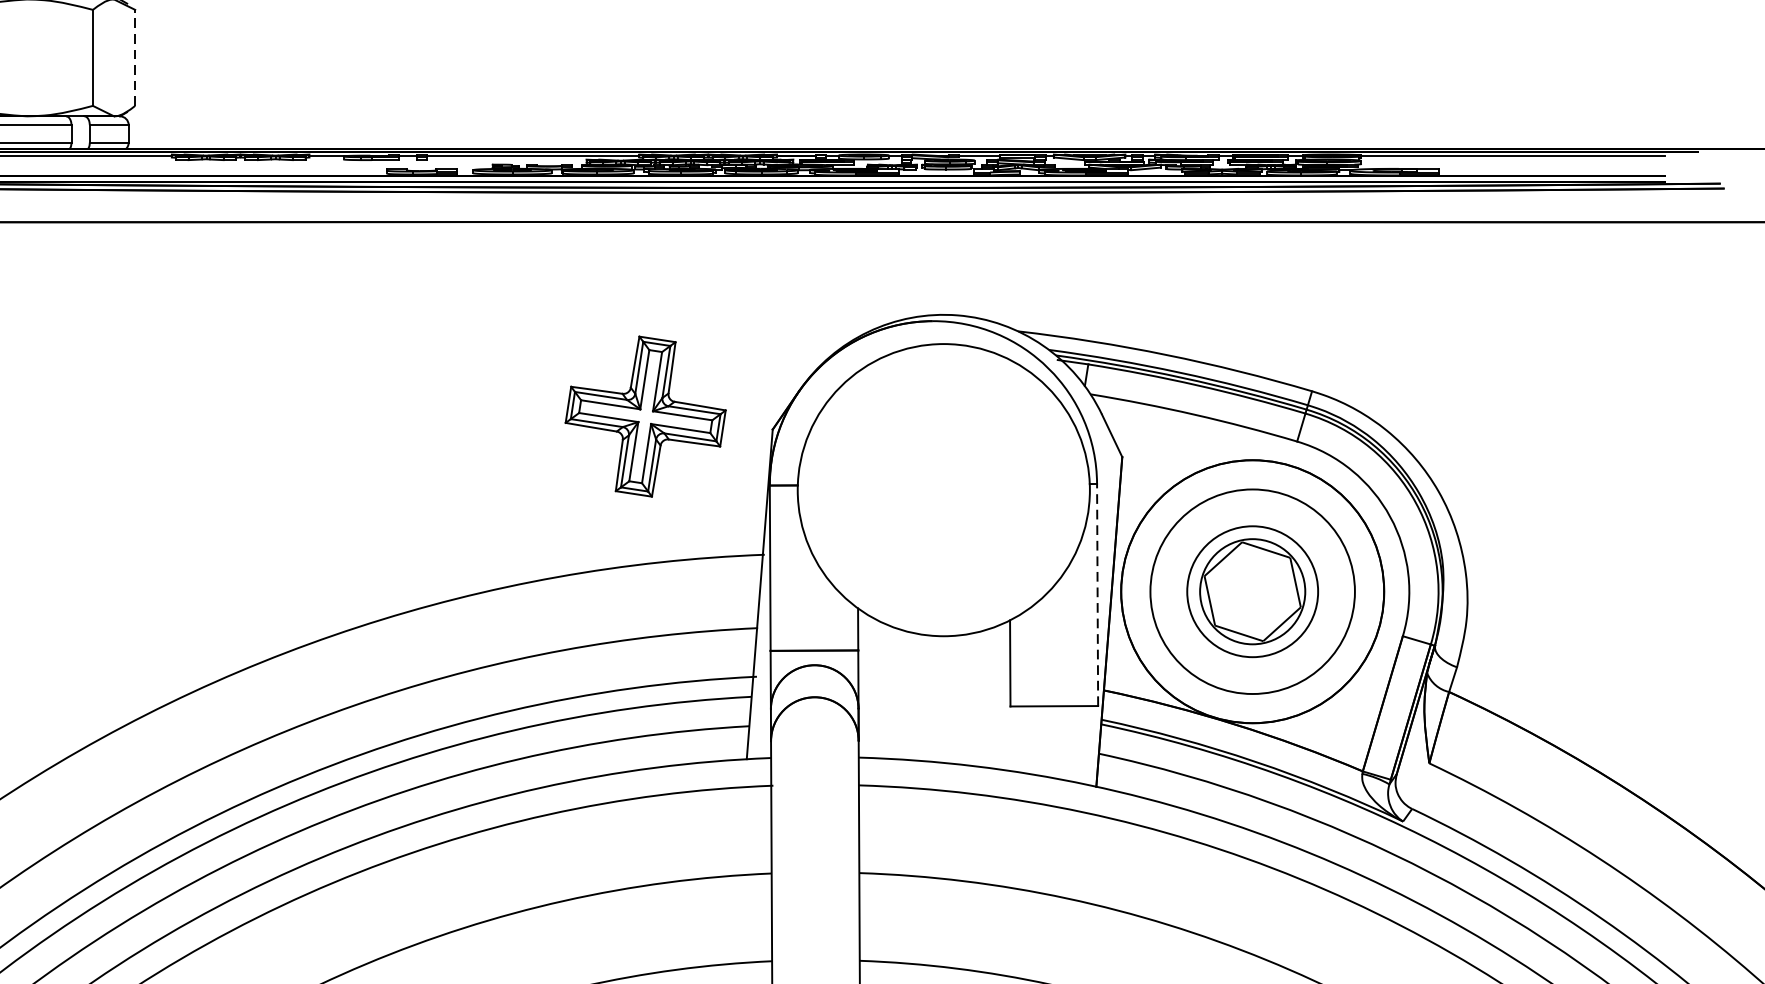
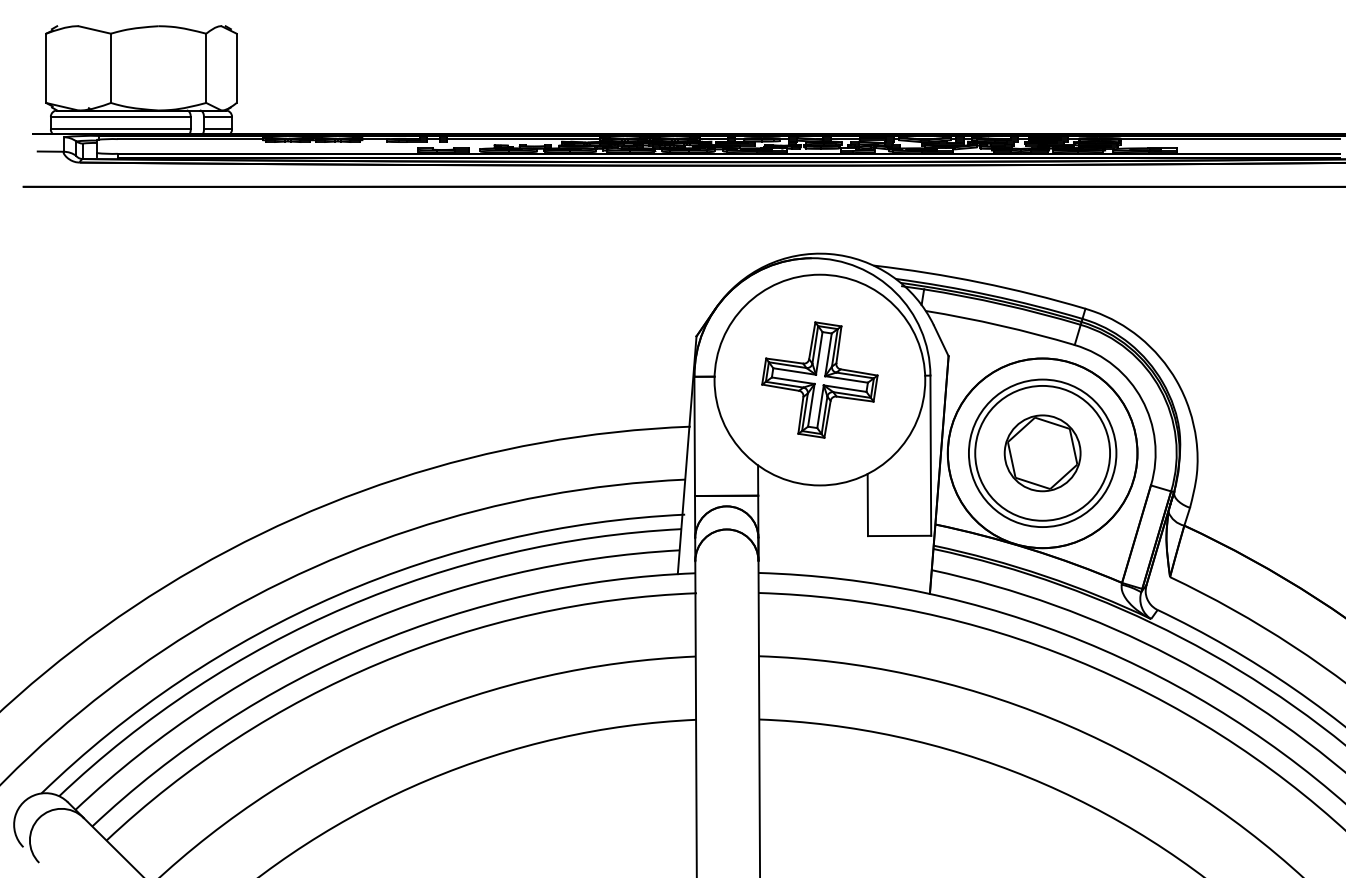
line: (134, 58) -> (236, 68), dashed -> solid
part: (645, 415) -> (819, 379), moved
circle: (1252, 590) -> (1042, 452), size x1.43
line: (1097, 594) -> (930, 455), dashed -> solid

